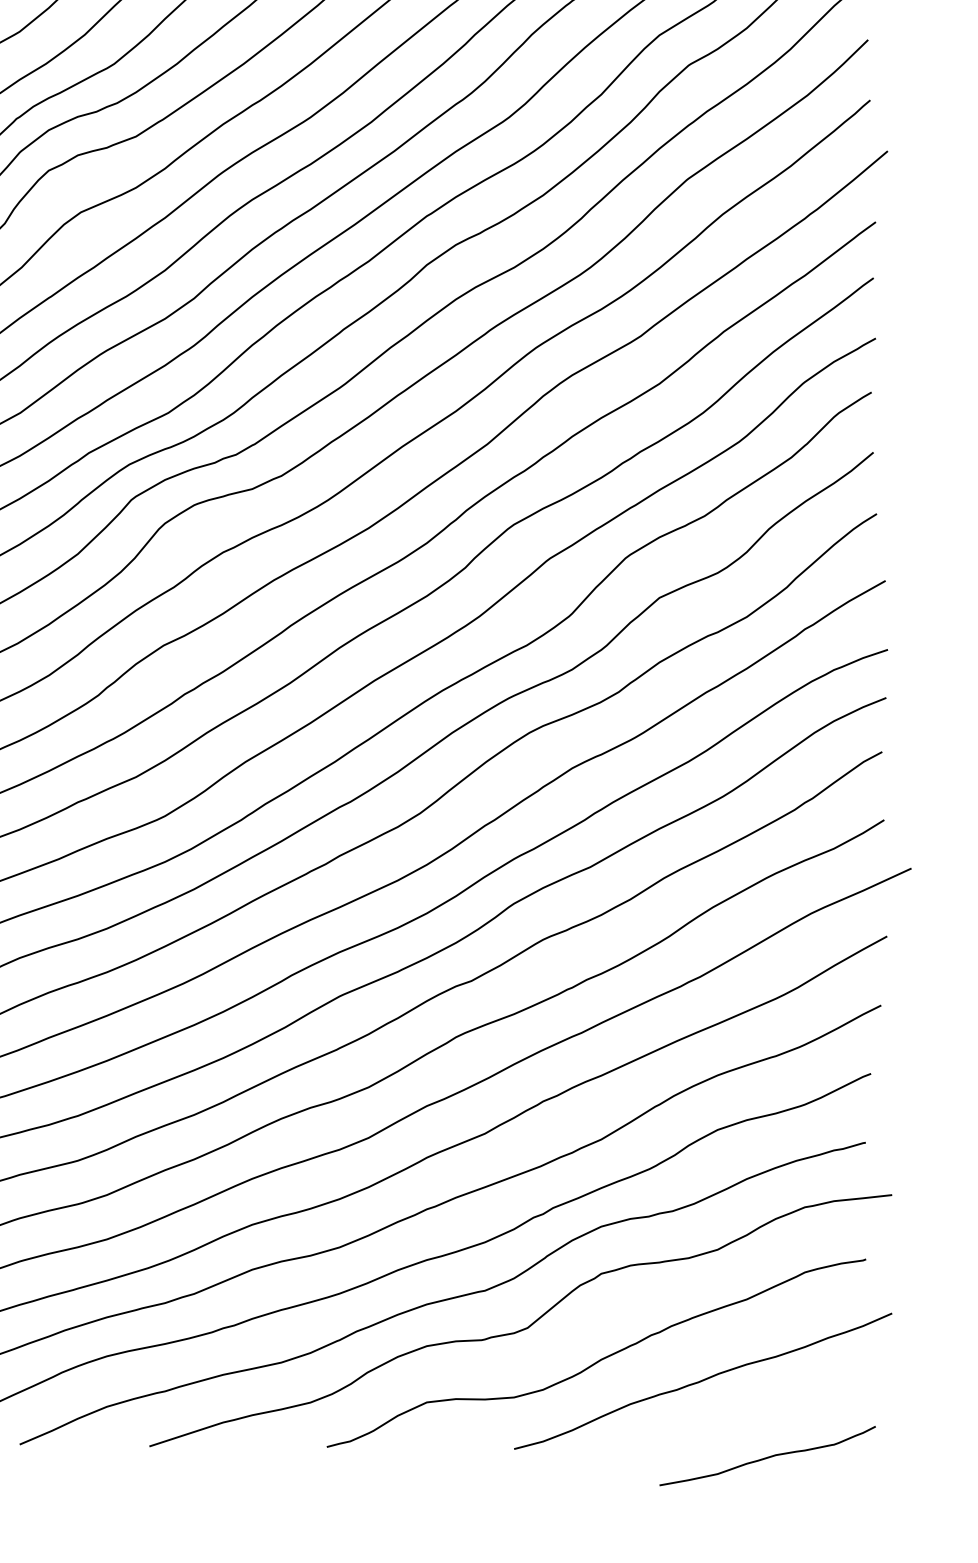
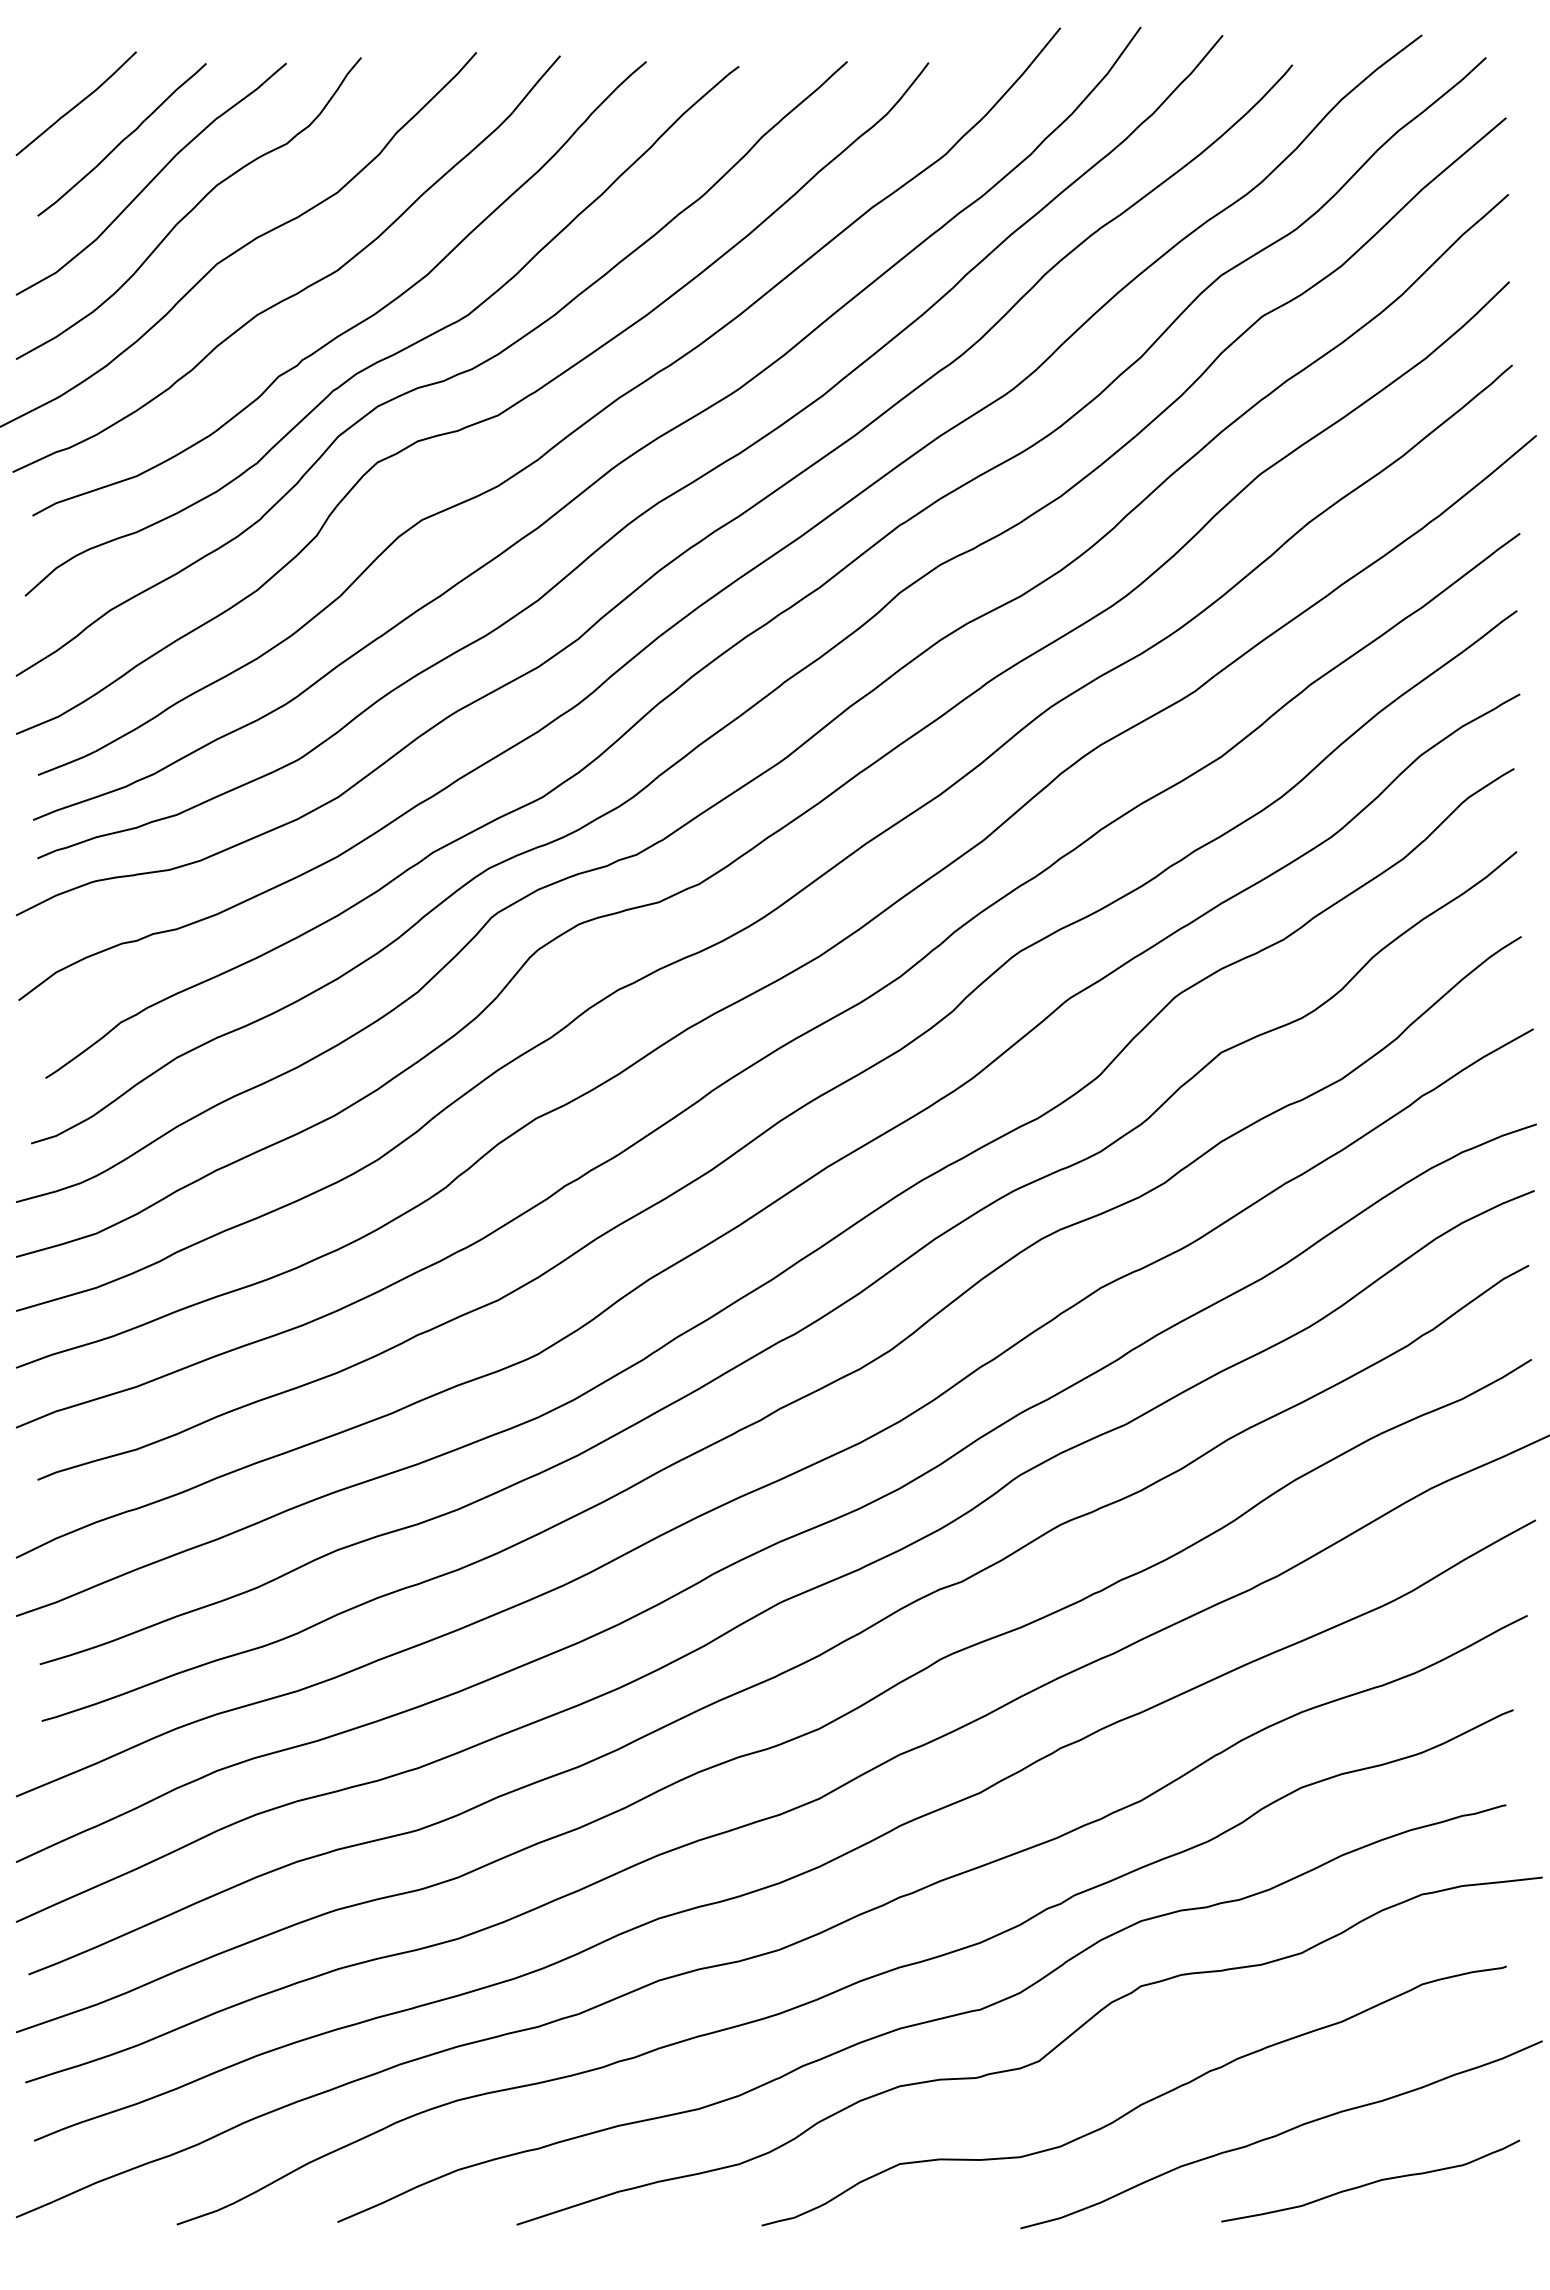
curve: (767, 1457) -> (1370, 2182), moved

